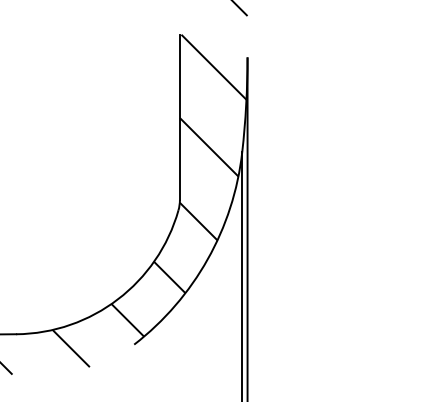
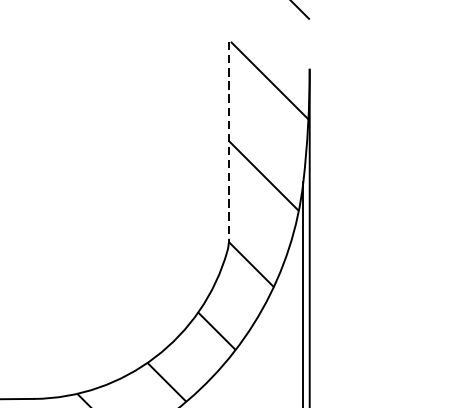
line: (179, 117) -> (228, 140), solid -> dashed

